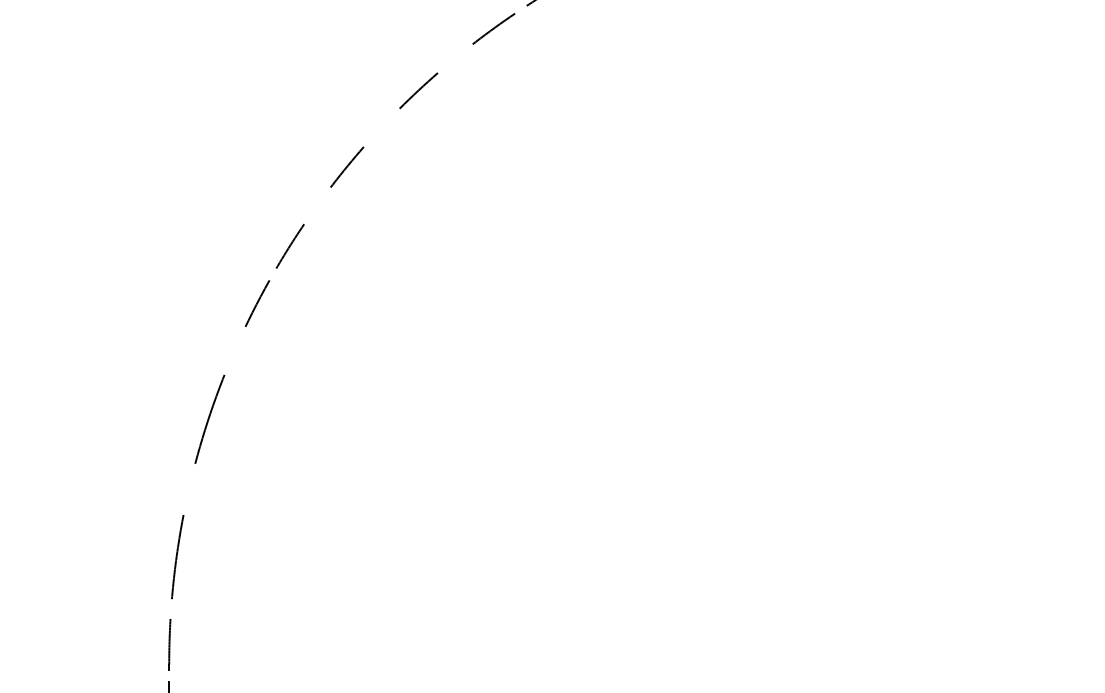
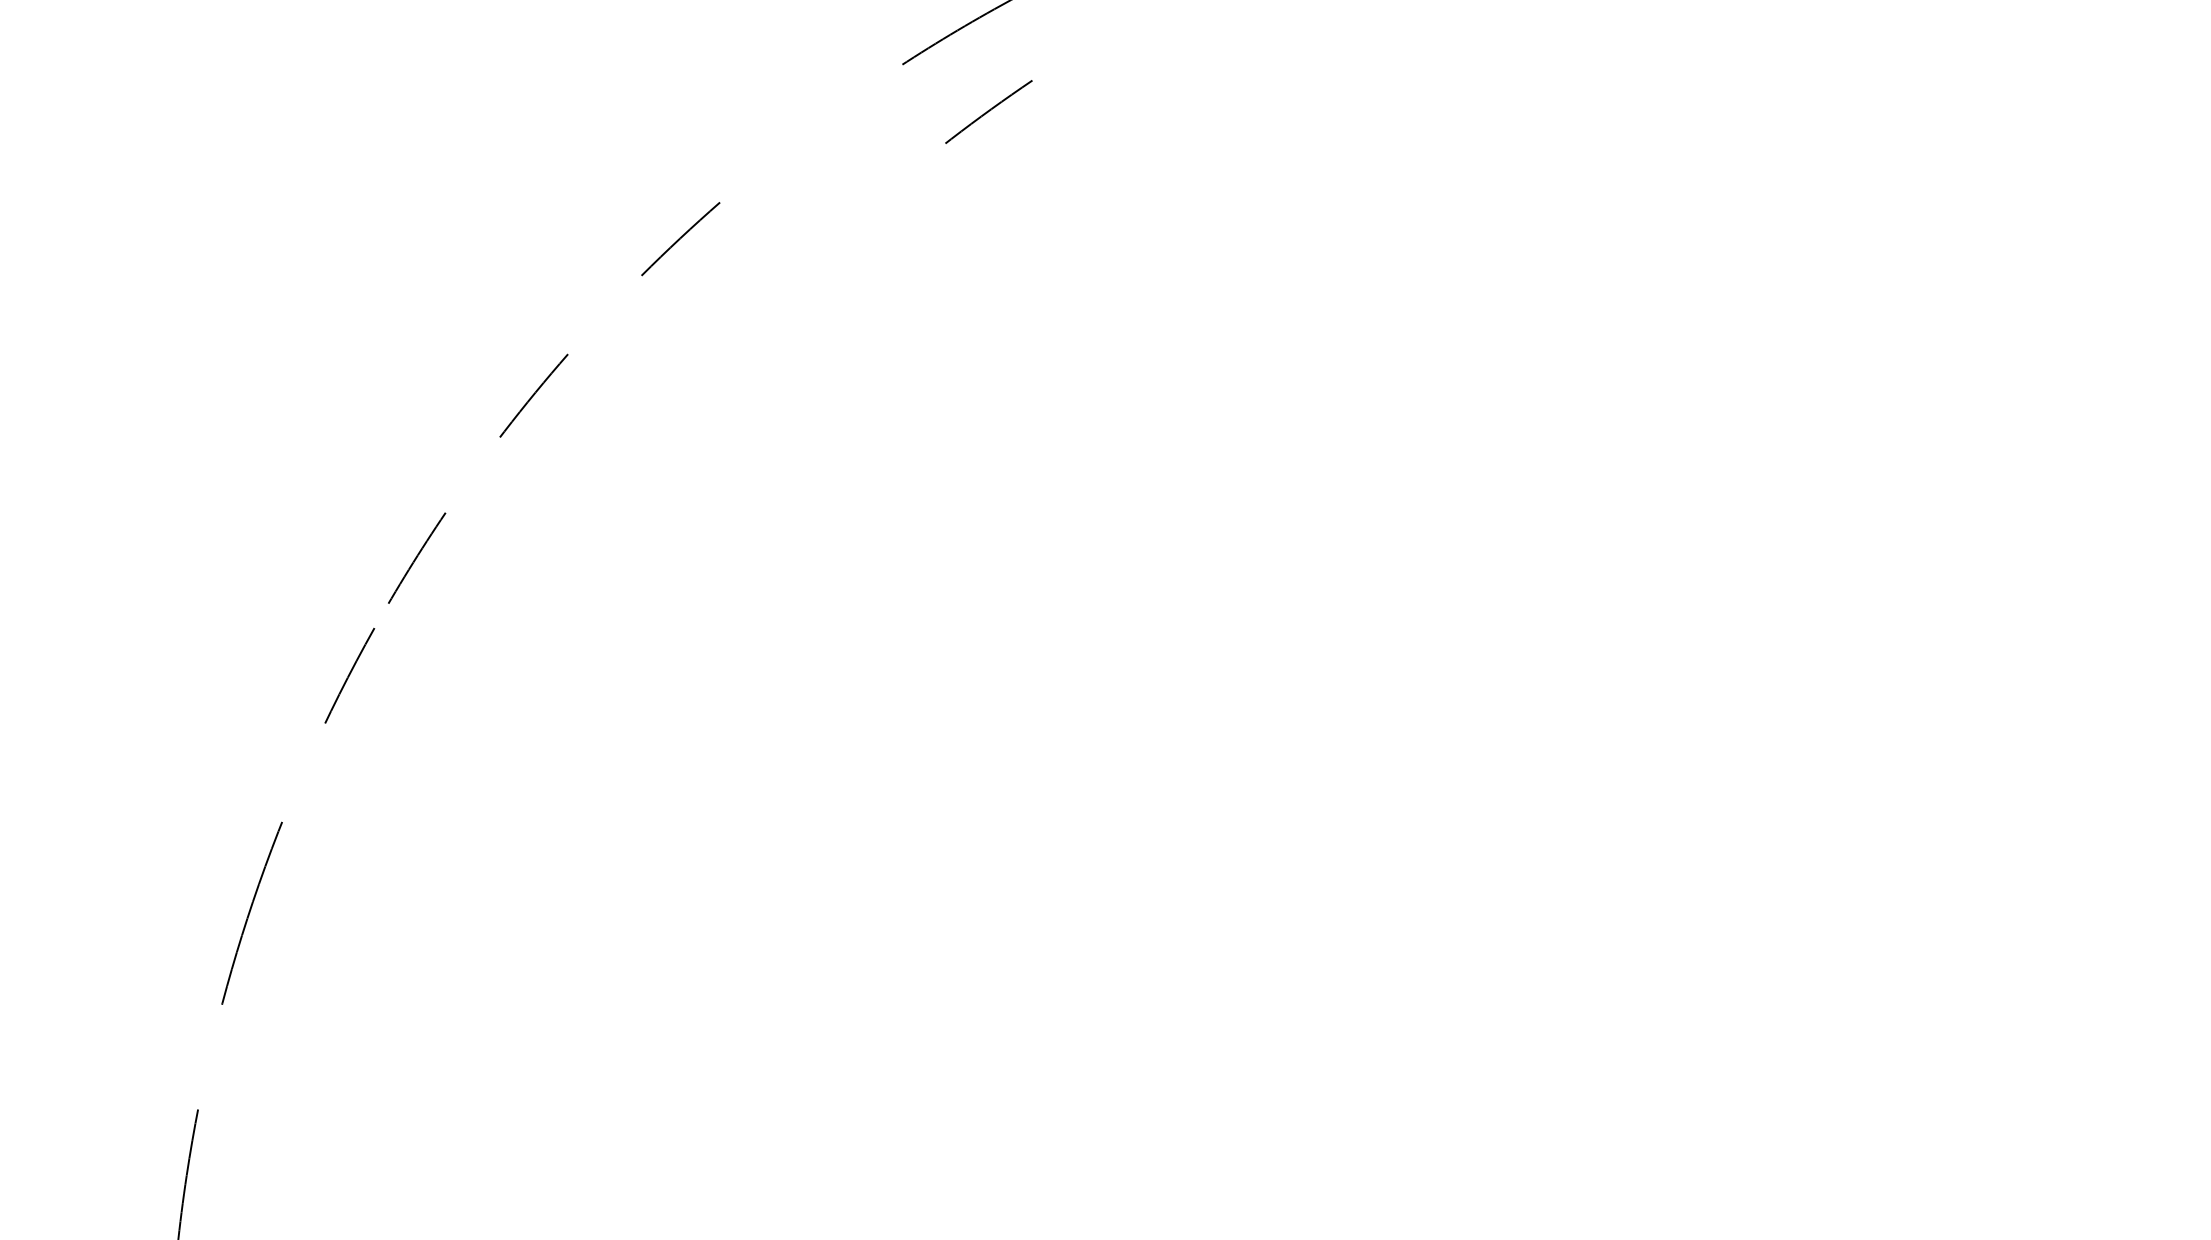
line: (493, 28) -> (988, 111), moved

